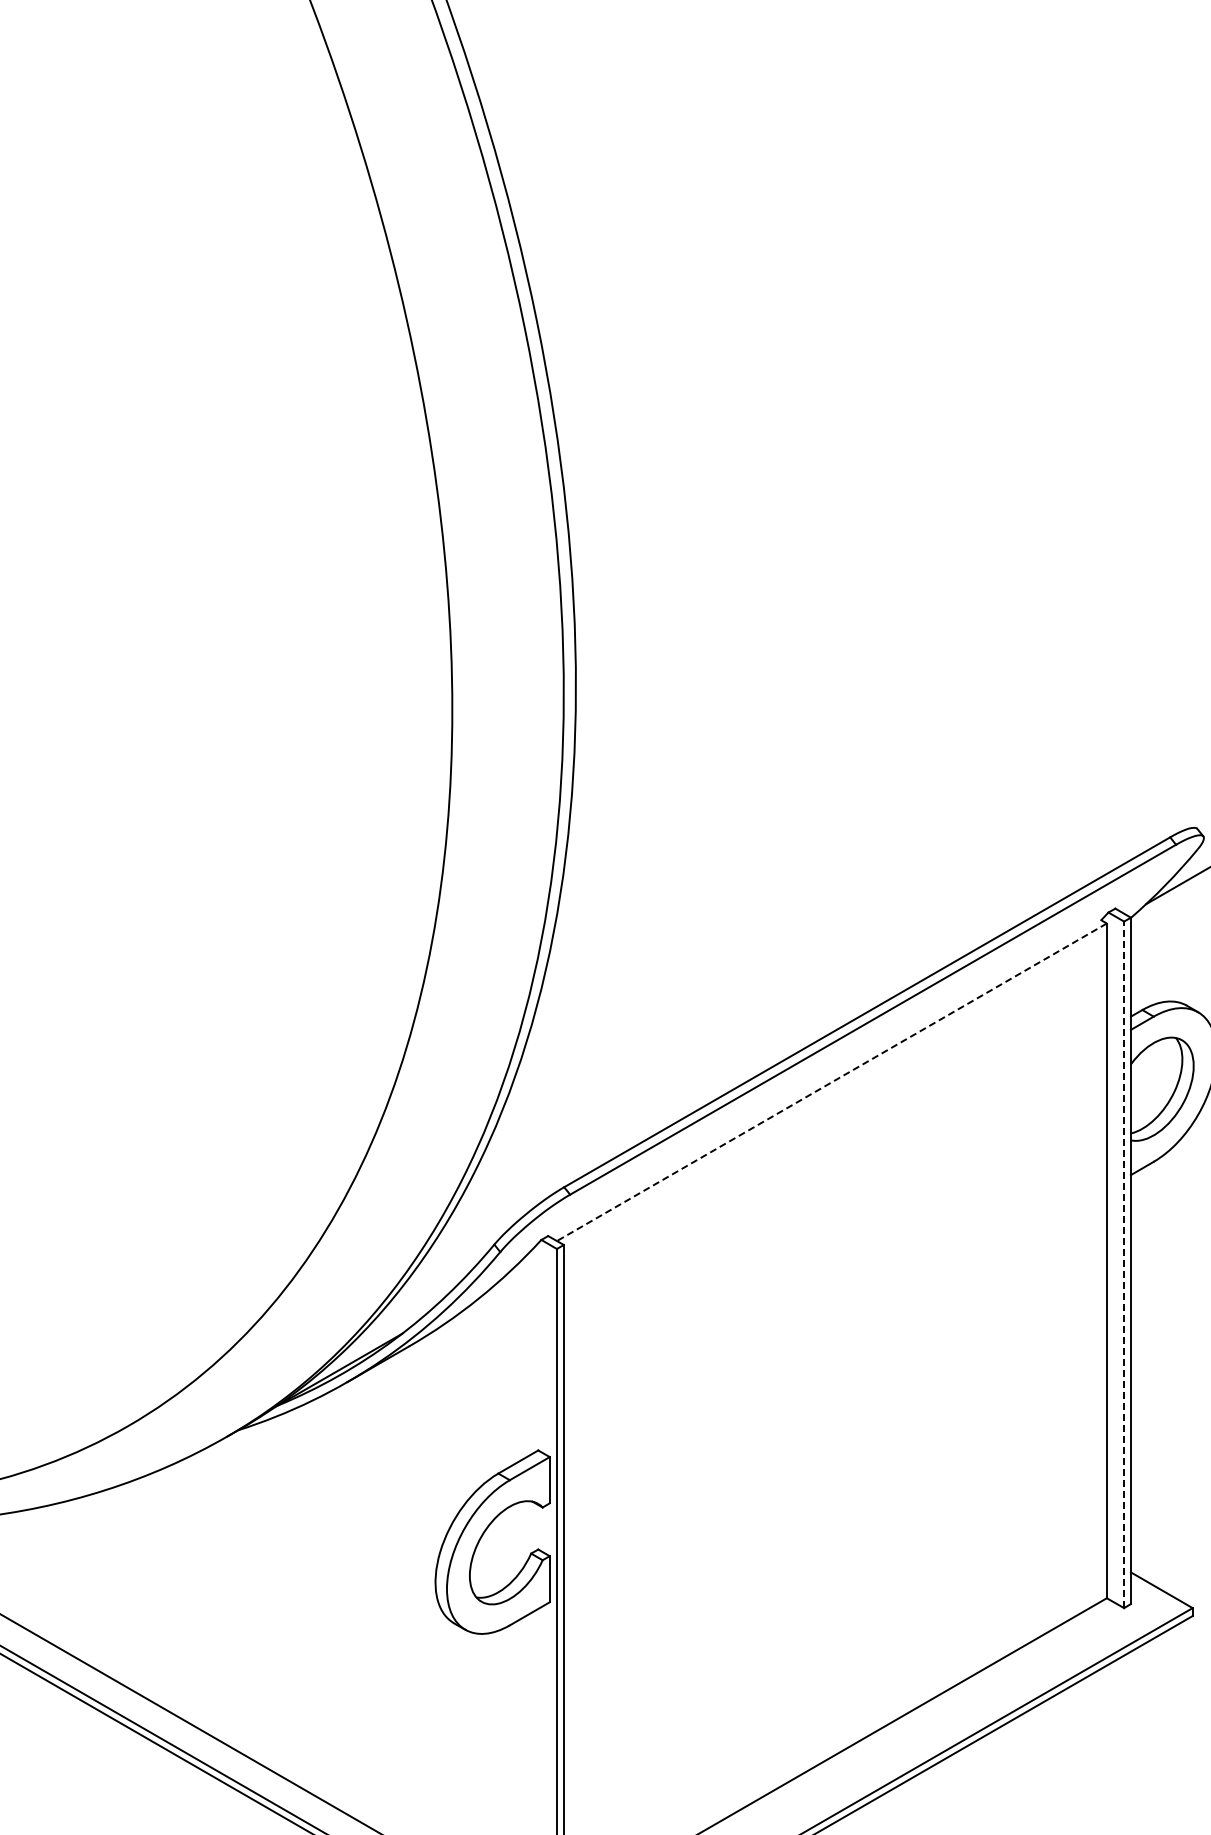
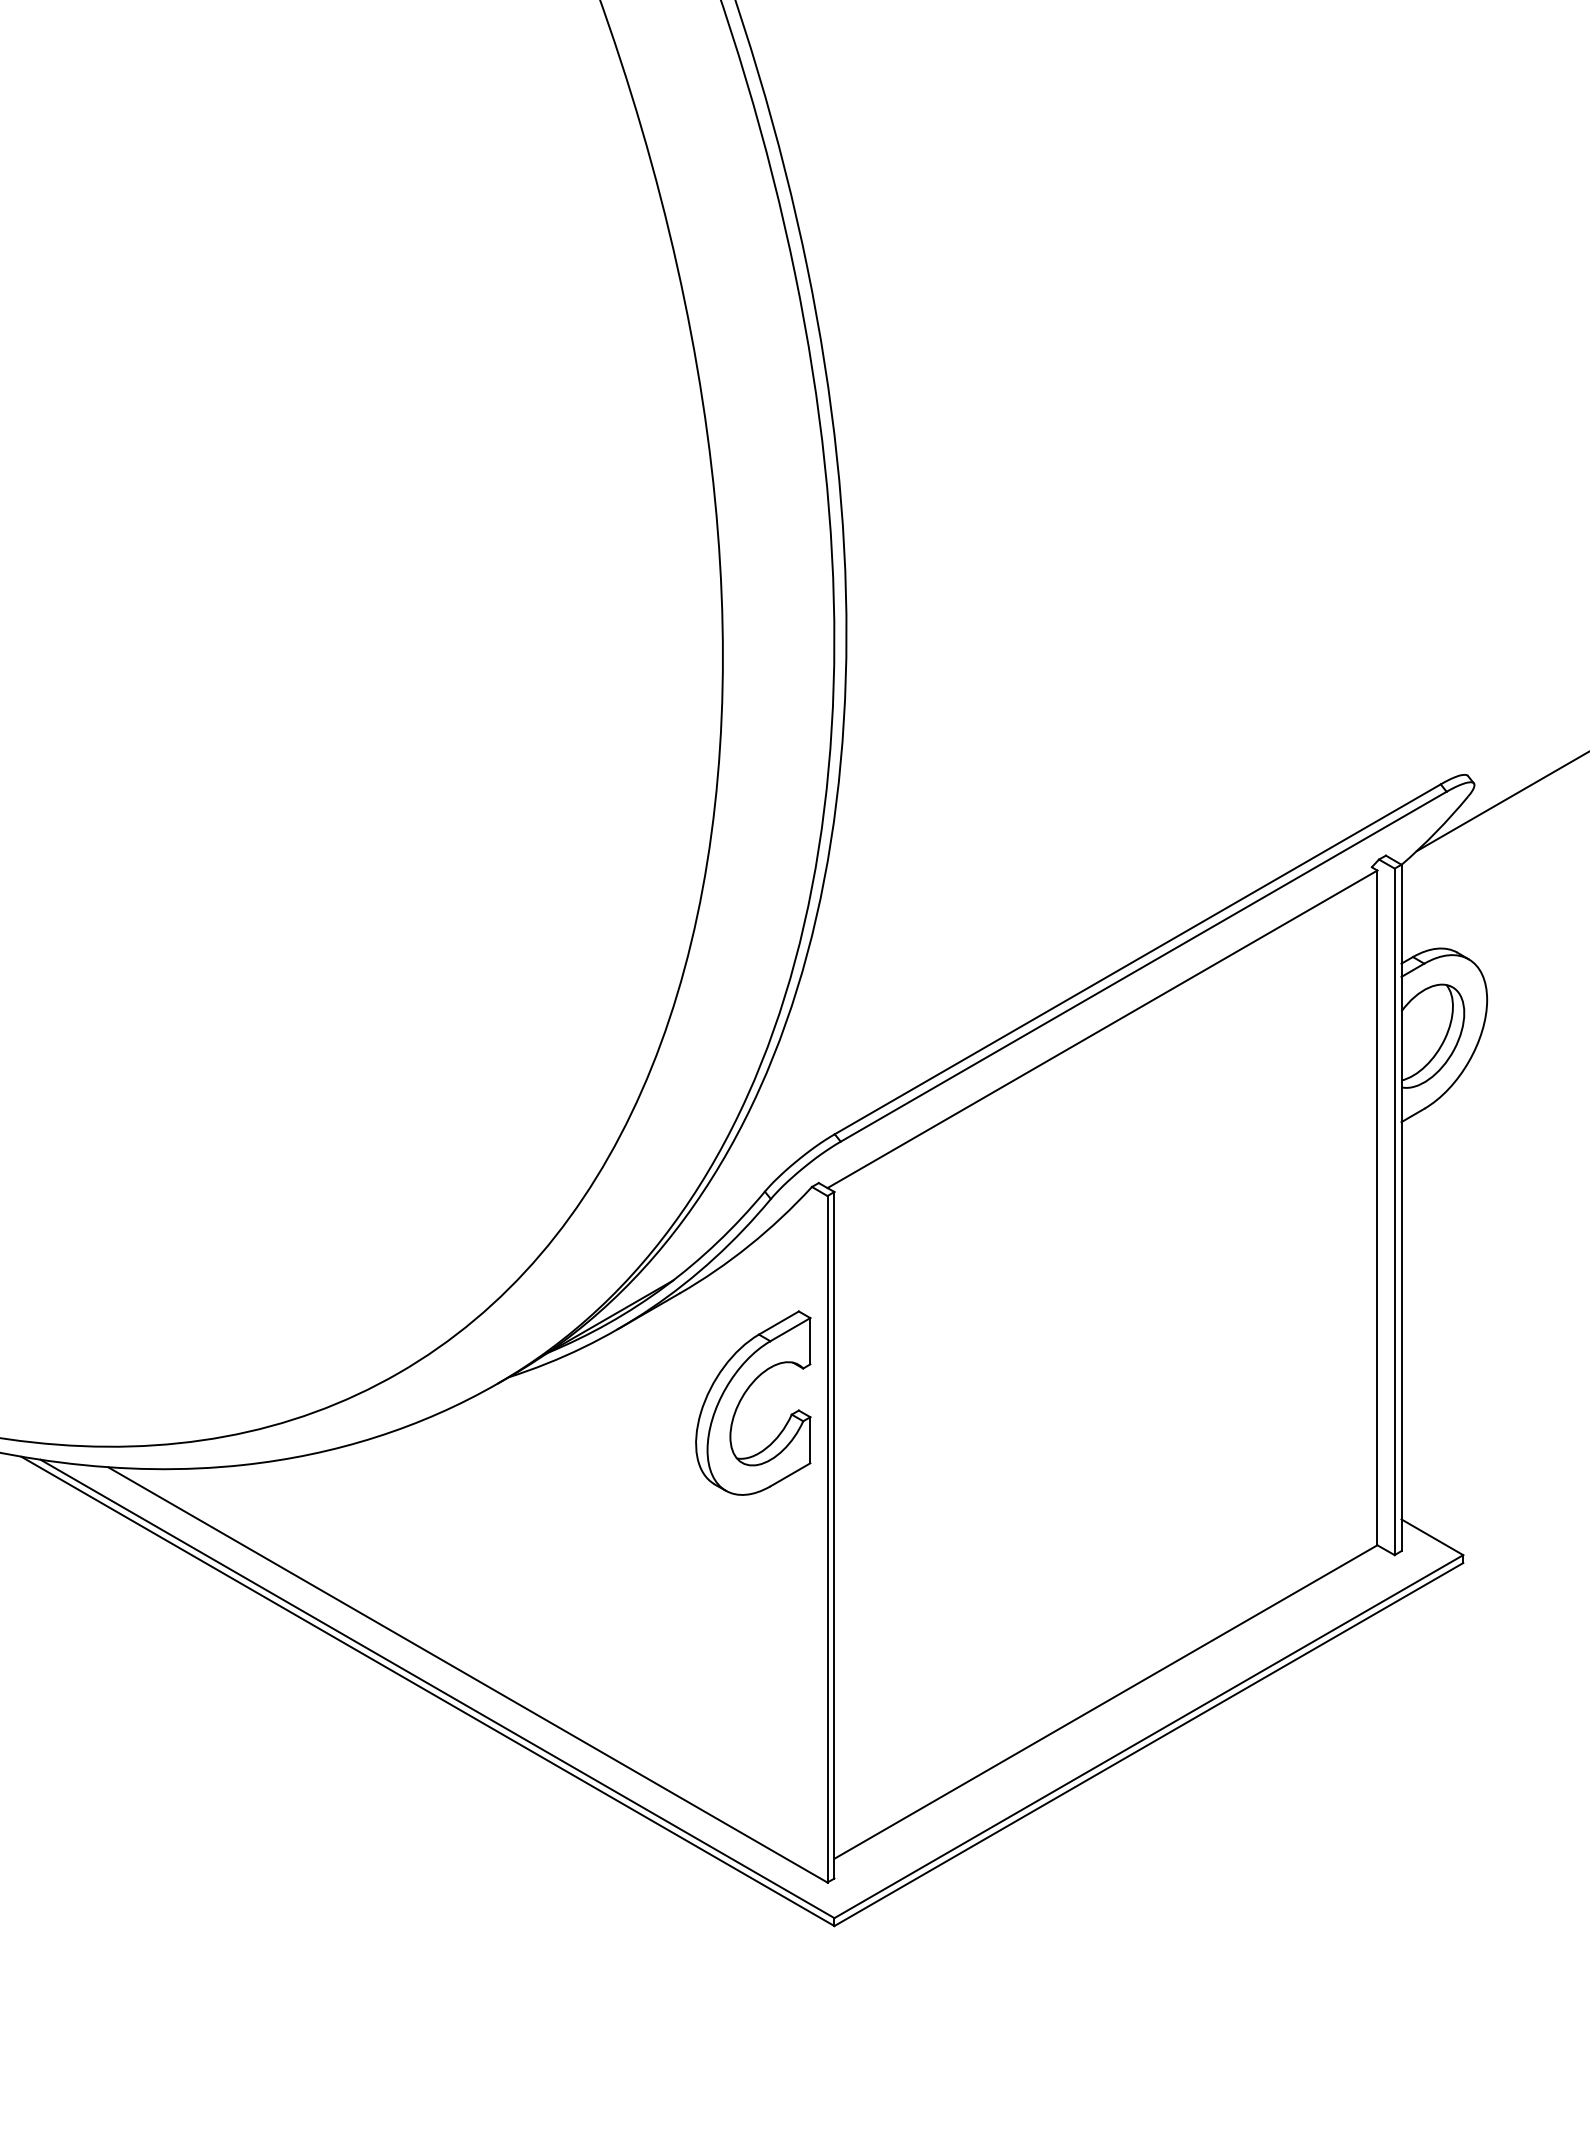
line: (831, 1082) -> (1102, 1029), dashed -> solid
line: (1123, 1264) -> (1394, 1211), dashed -> solid
part: (482, 1536) -> (743, 1397), moved

